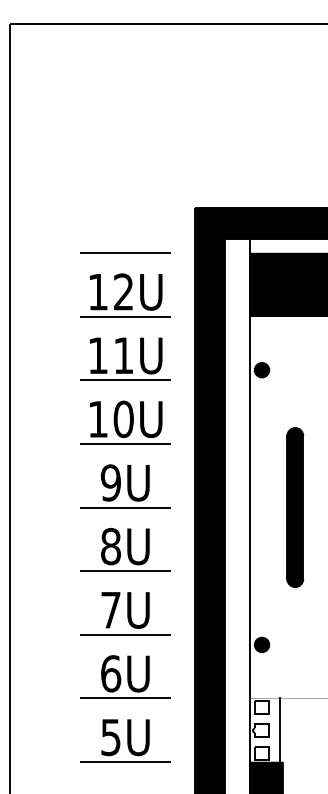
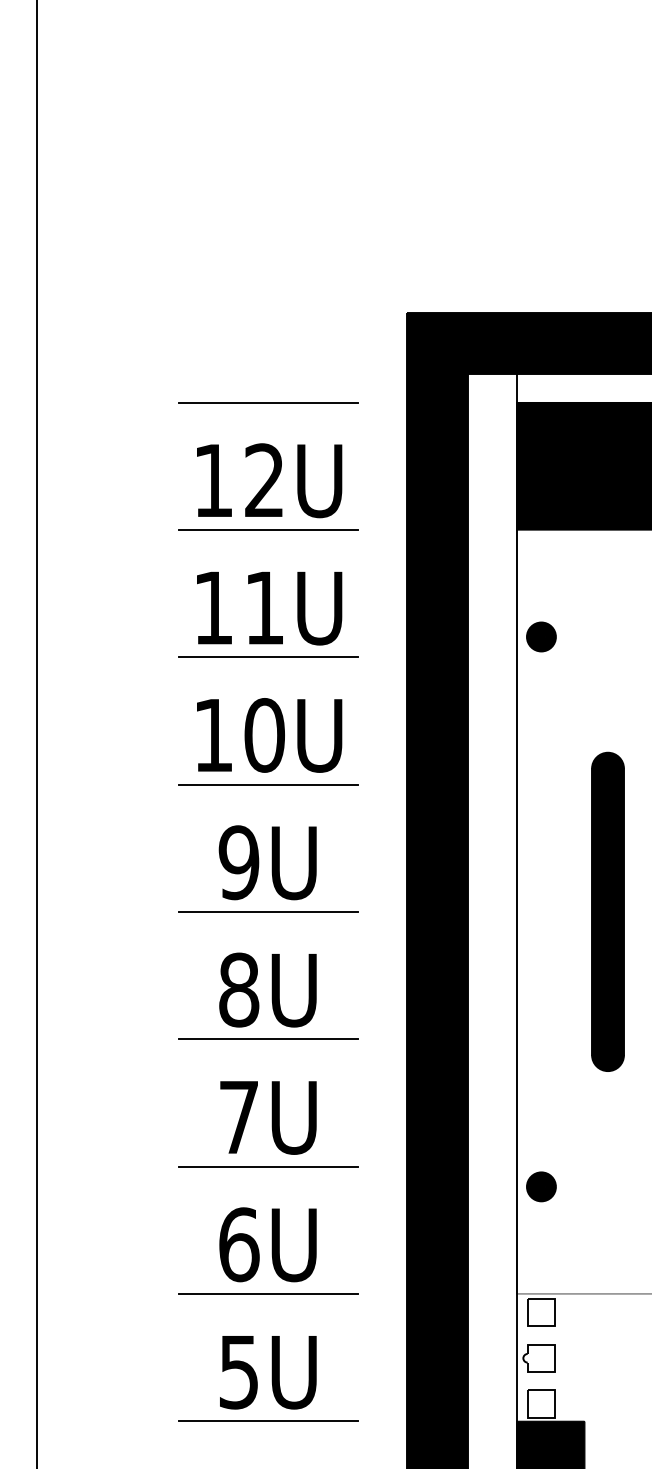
line: (280, 730) -> (578, 1358), removed

